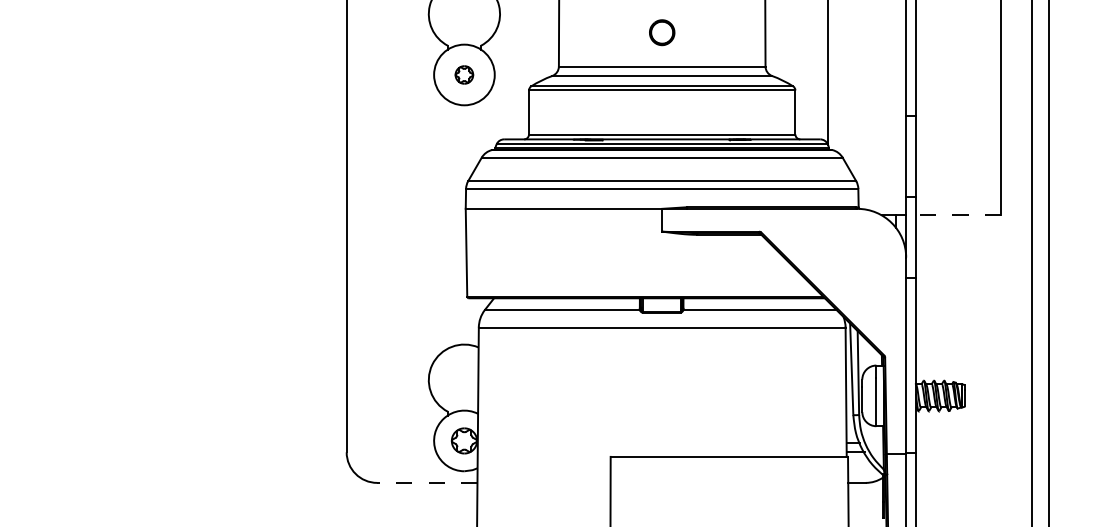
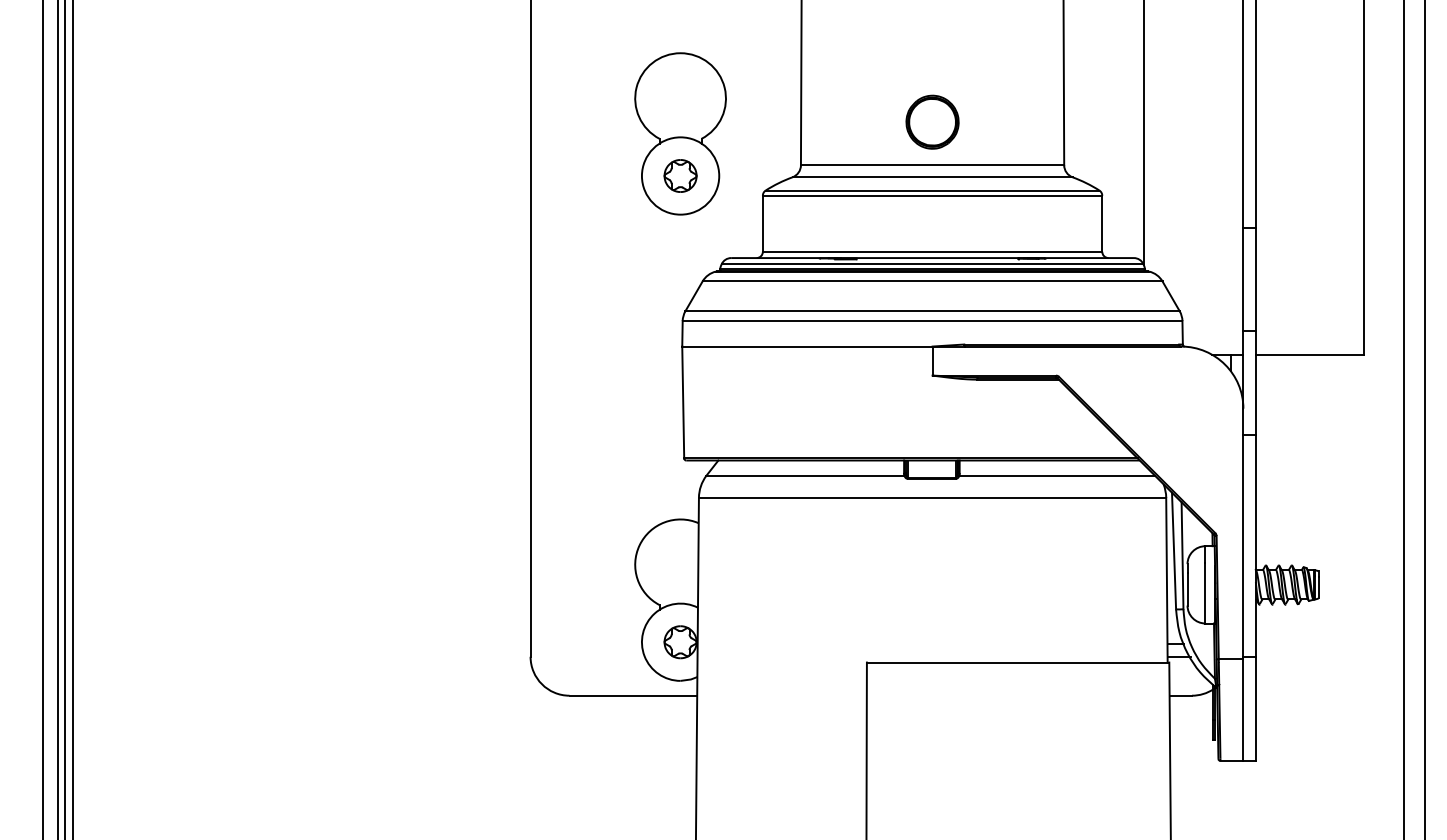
part: (662, 32) -> (932, 121), size x1.67
part: (464, 74) -> (680, 175), size x1.43
line: (958, 215) -> (1309, 354), dashed -> solid
line: (427, 482) -> (633, 695), dashed -> solid

